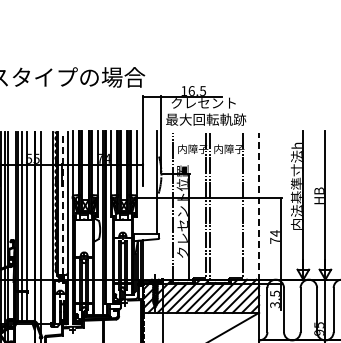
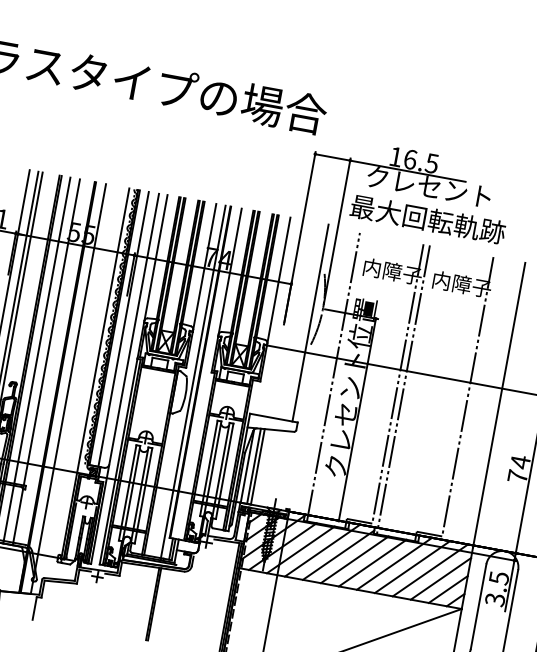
line: (62, 203) -> (122, 329), dashed -> solid
line: (259, 206) -> (499, 405), dashed -> solid

